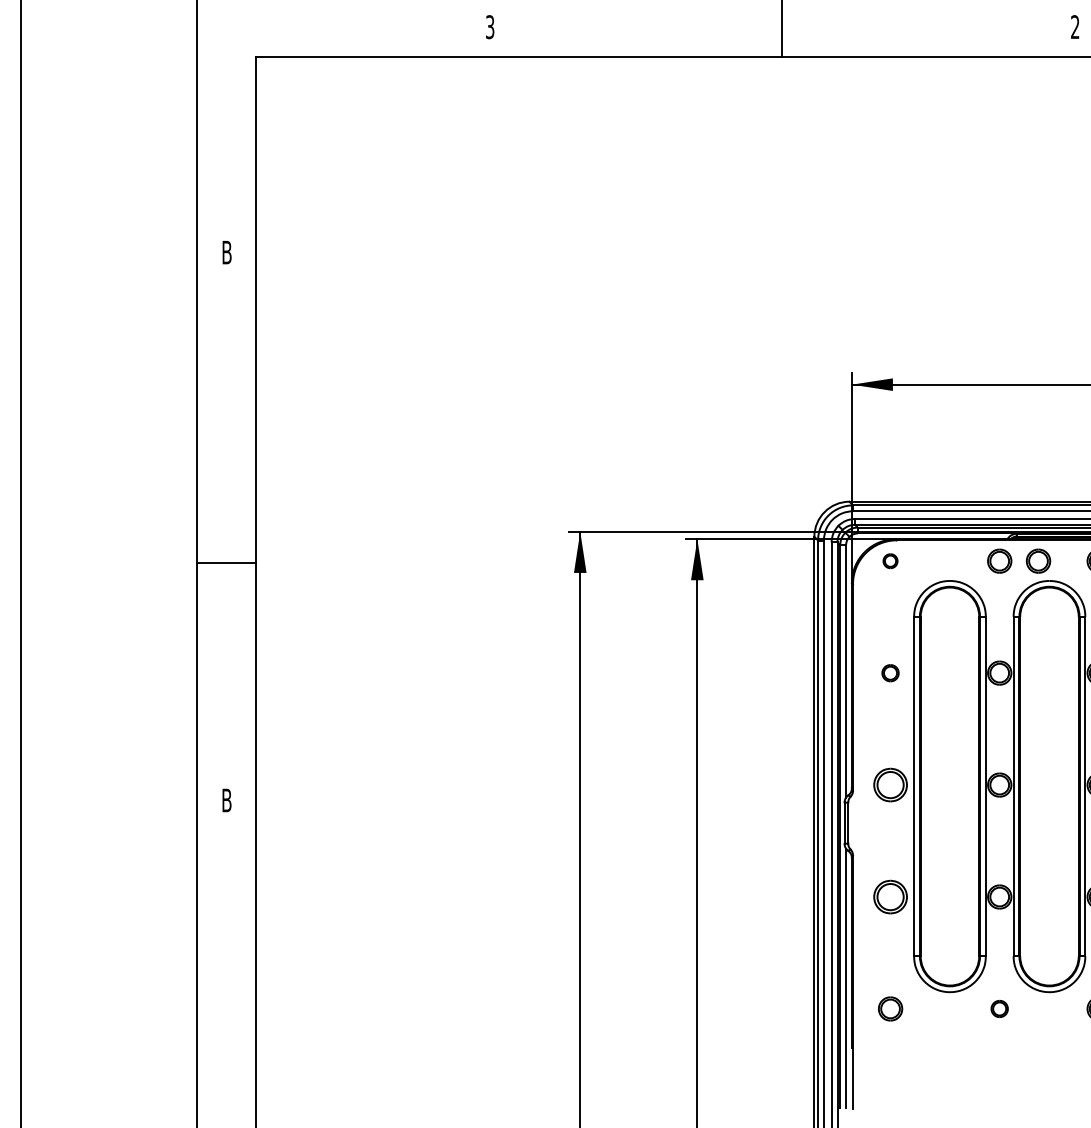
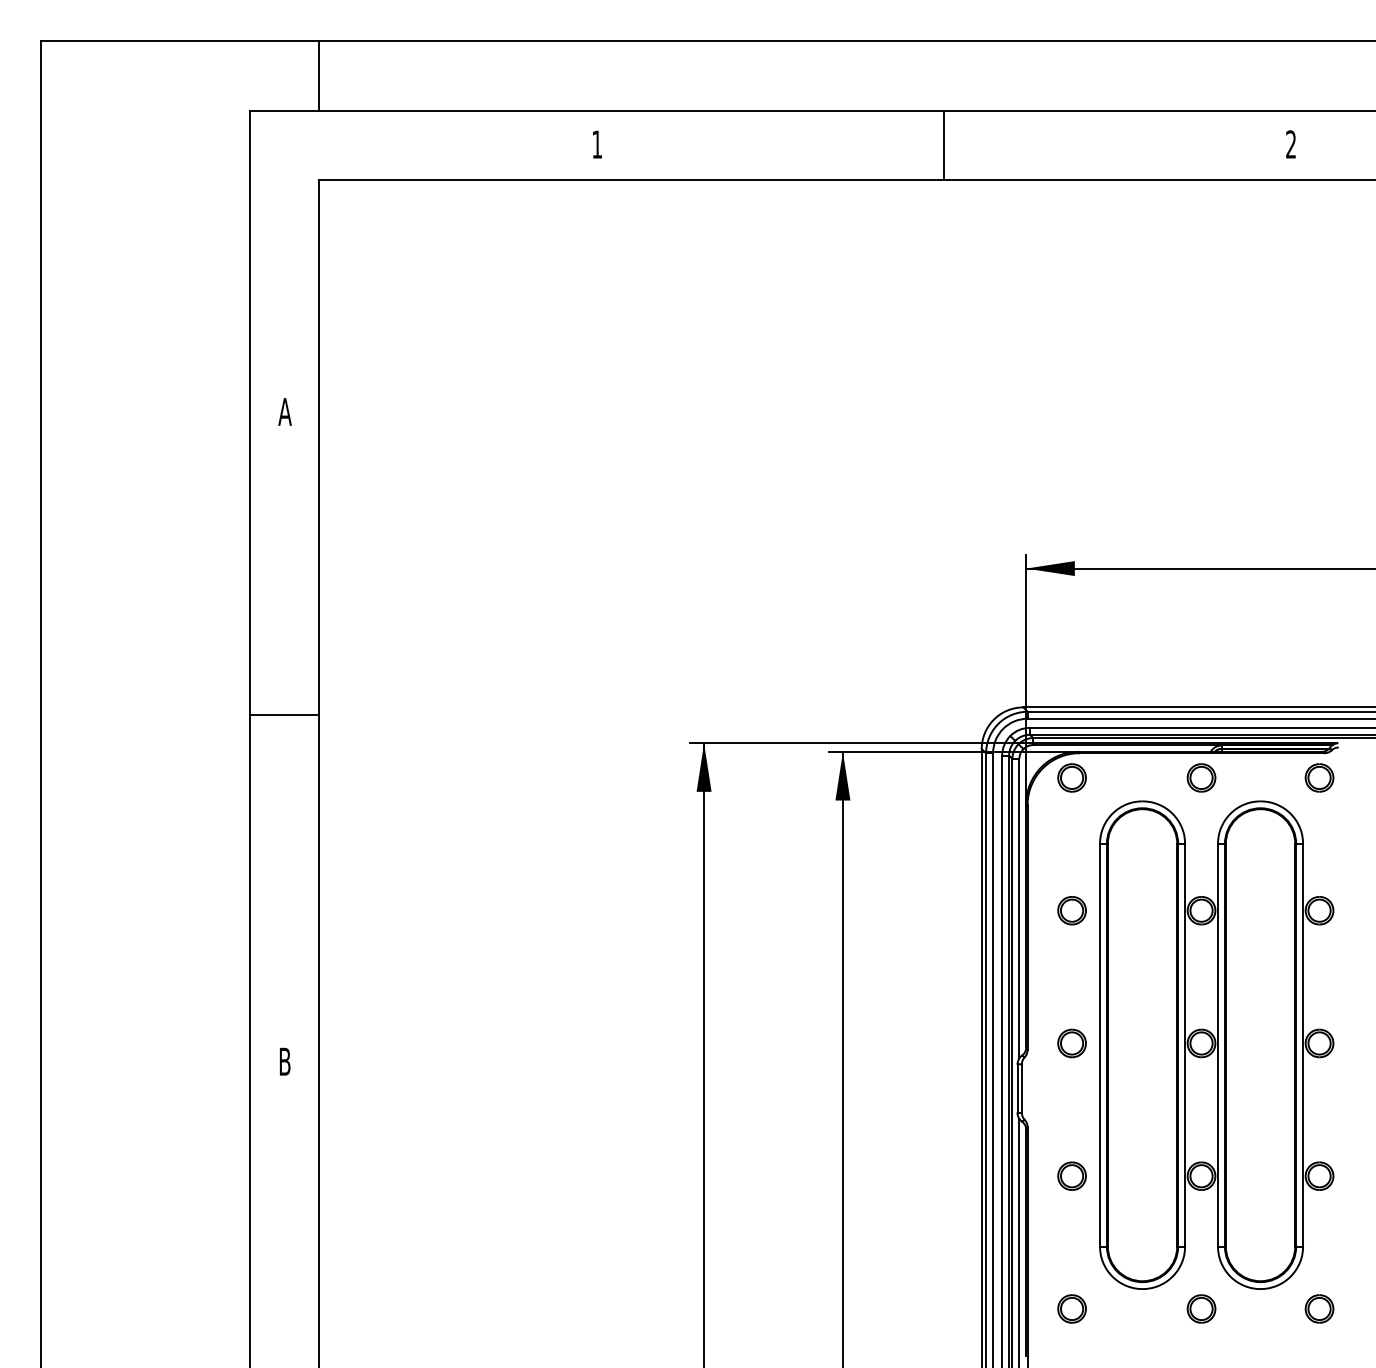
text: (490, 27) -> (597, 144), 3 -> 1
text: (226, 252) -> (284, 411), B -> A
part: (890, 560) -> (1071, 777), size x1.67
part: (1038, 560) -> (1247, 777), removed
line: (225, 563) -> (283, 714), moved
part: (890, 672) -> (1071, 910), size x1.43
part: (890, 785) -> (1071, 1043), size x0.71
part: (890, 896) -> (1071, 1175), size x0.71
part: (999, 1008) -> (1201, 1308), size x1.43

